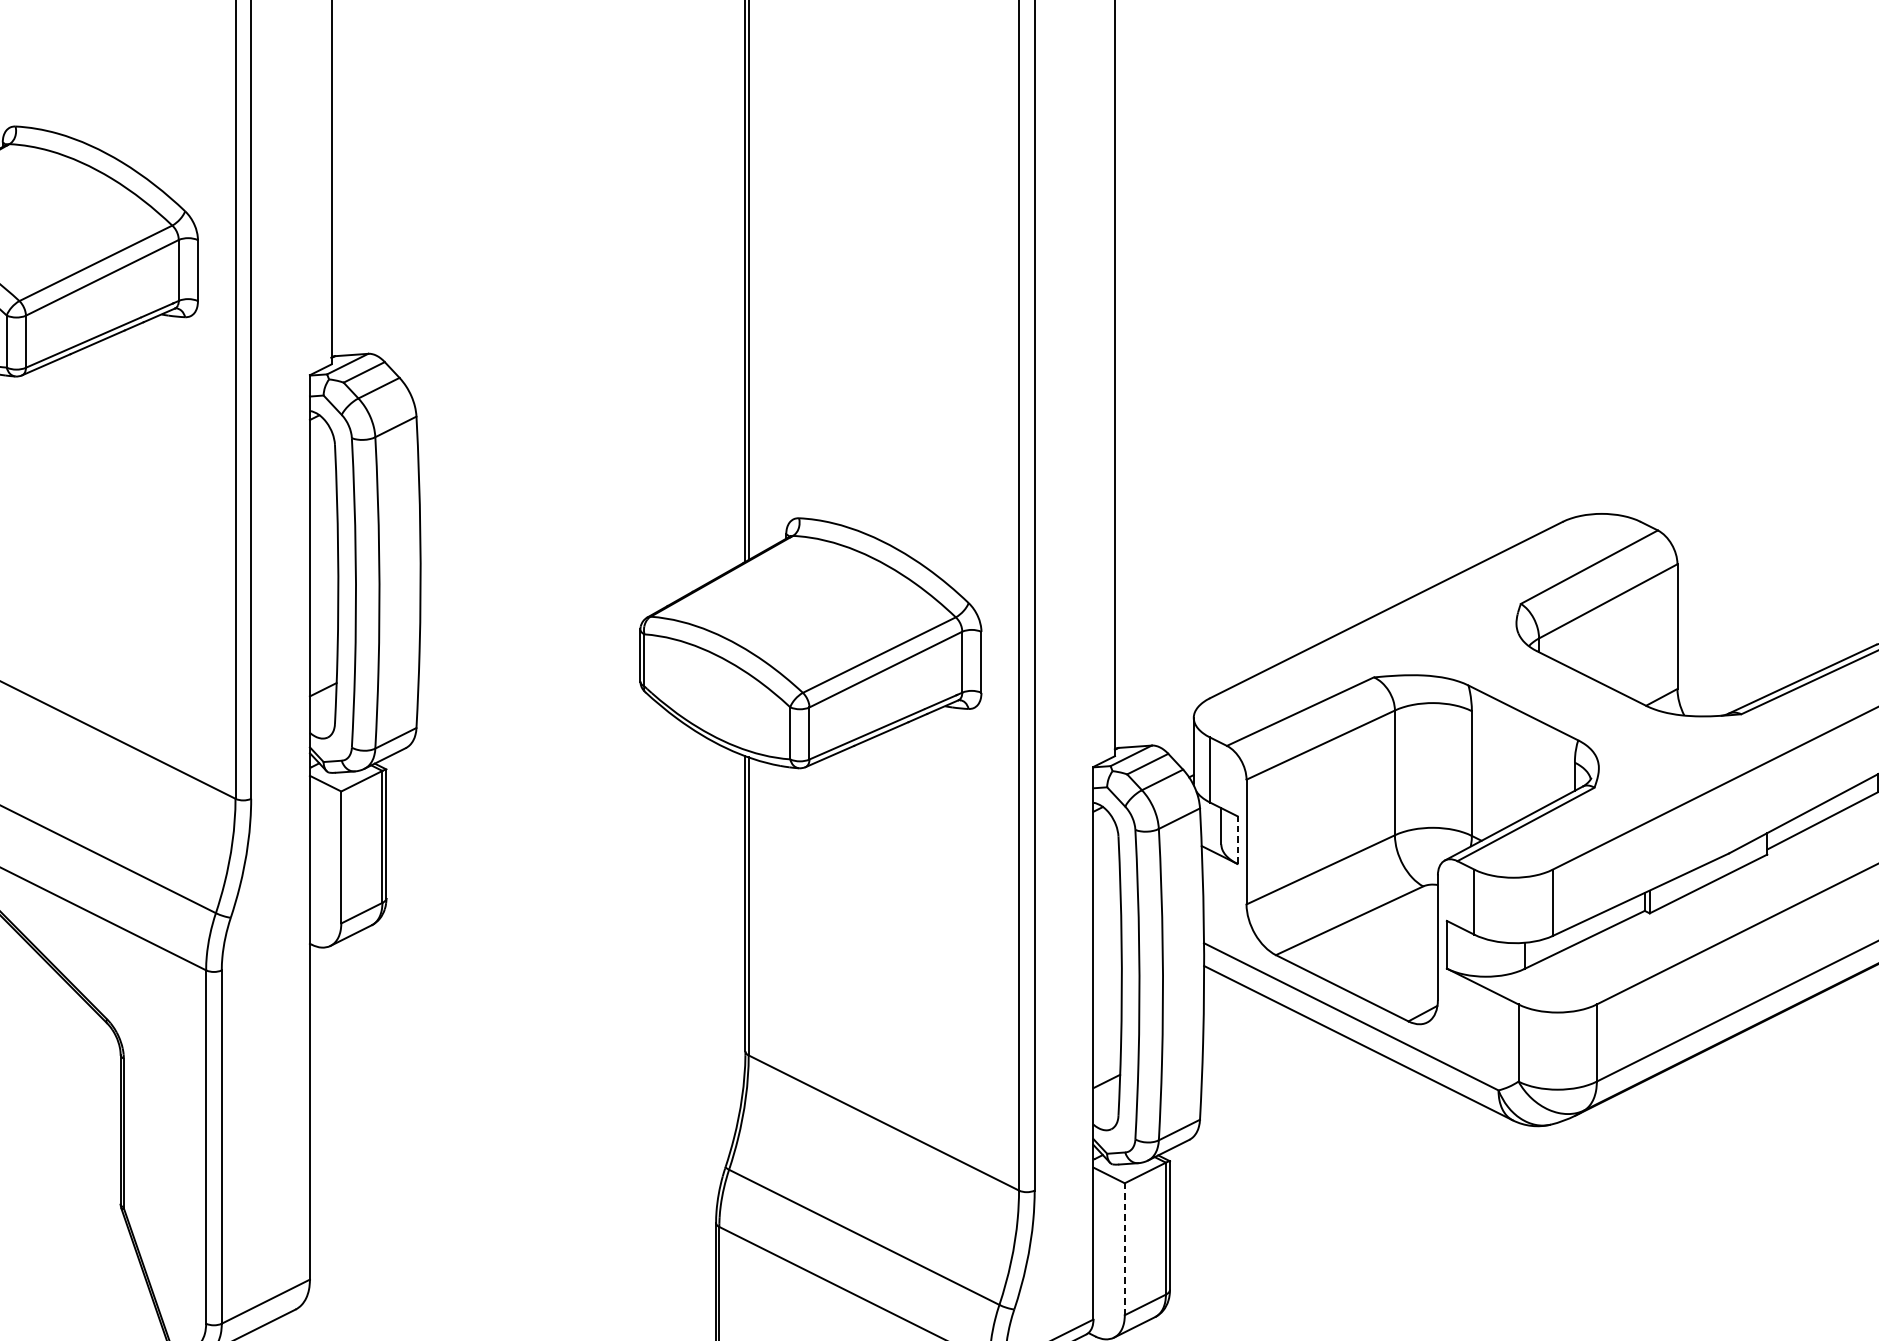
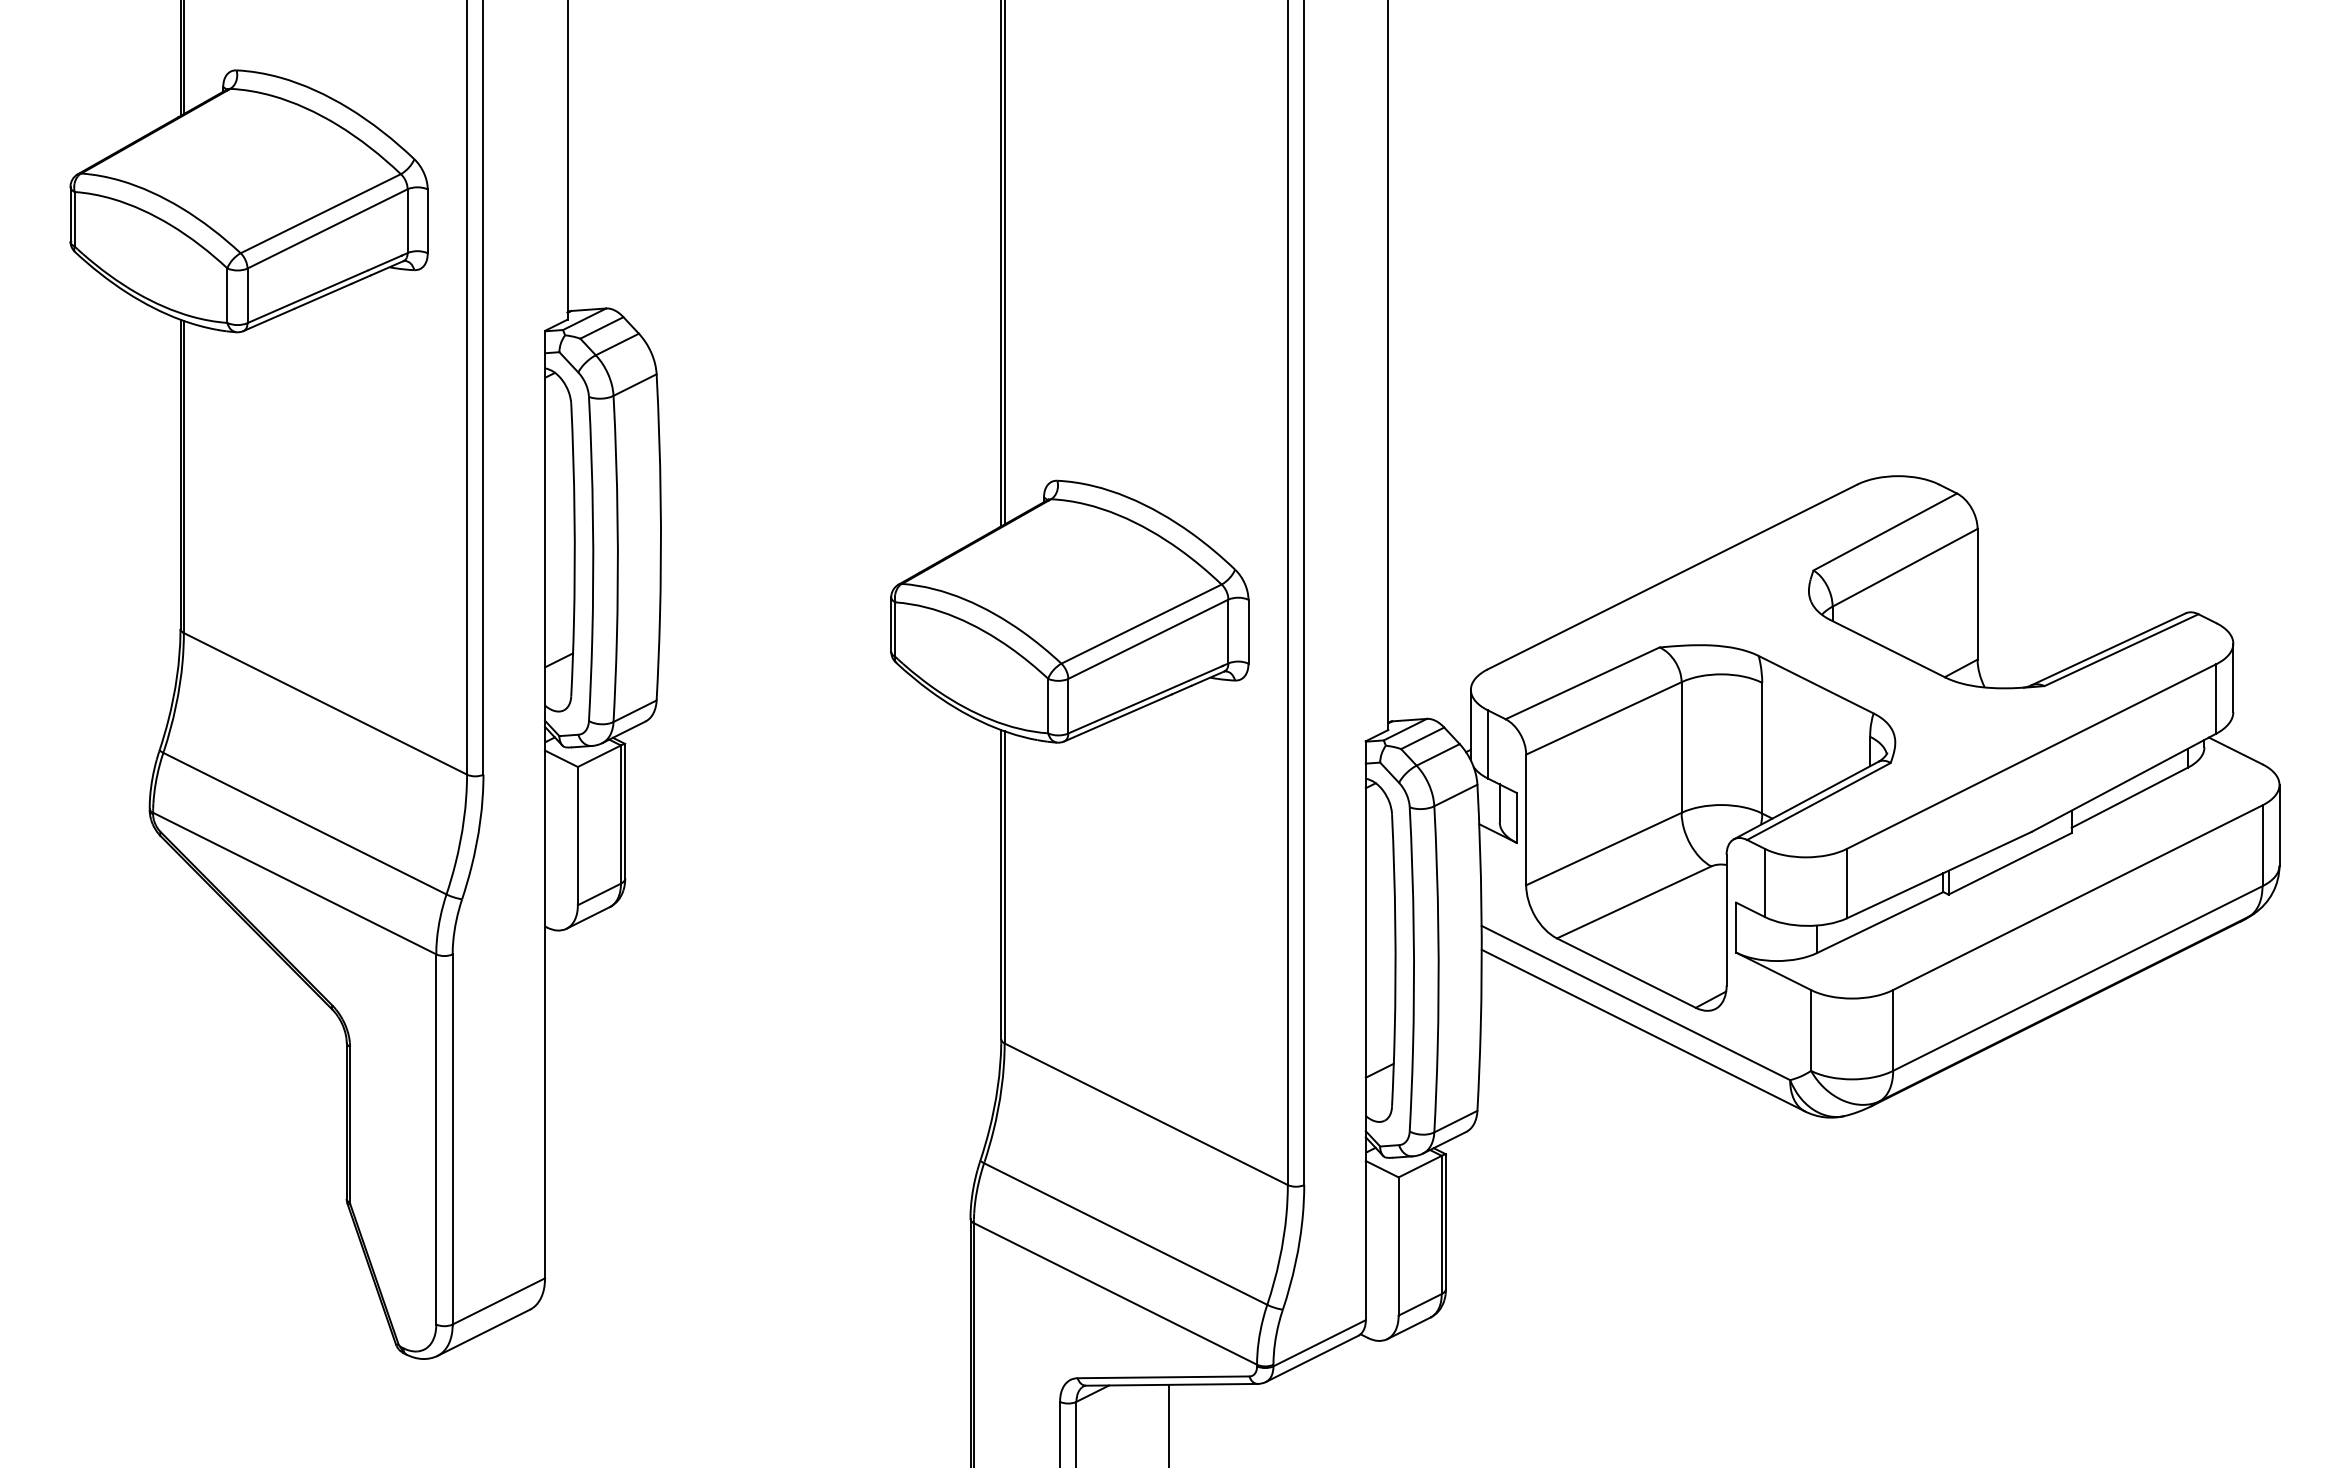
line: (1237, 839) -> (1516, 817), dashed -> solid
line: (1124, 1249) -> (1398, 1246), dashed -> solid

